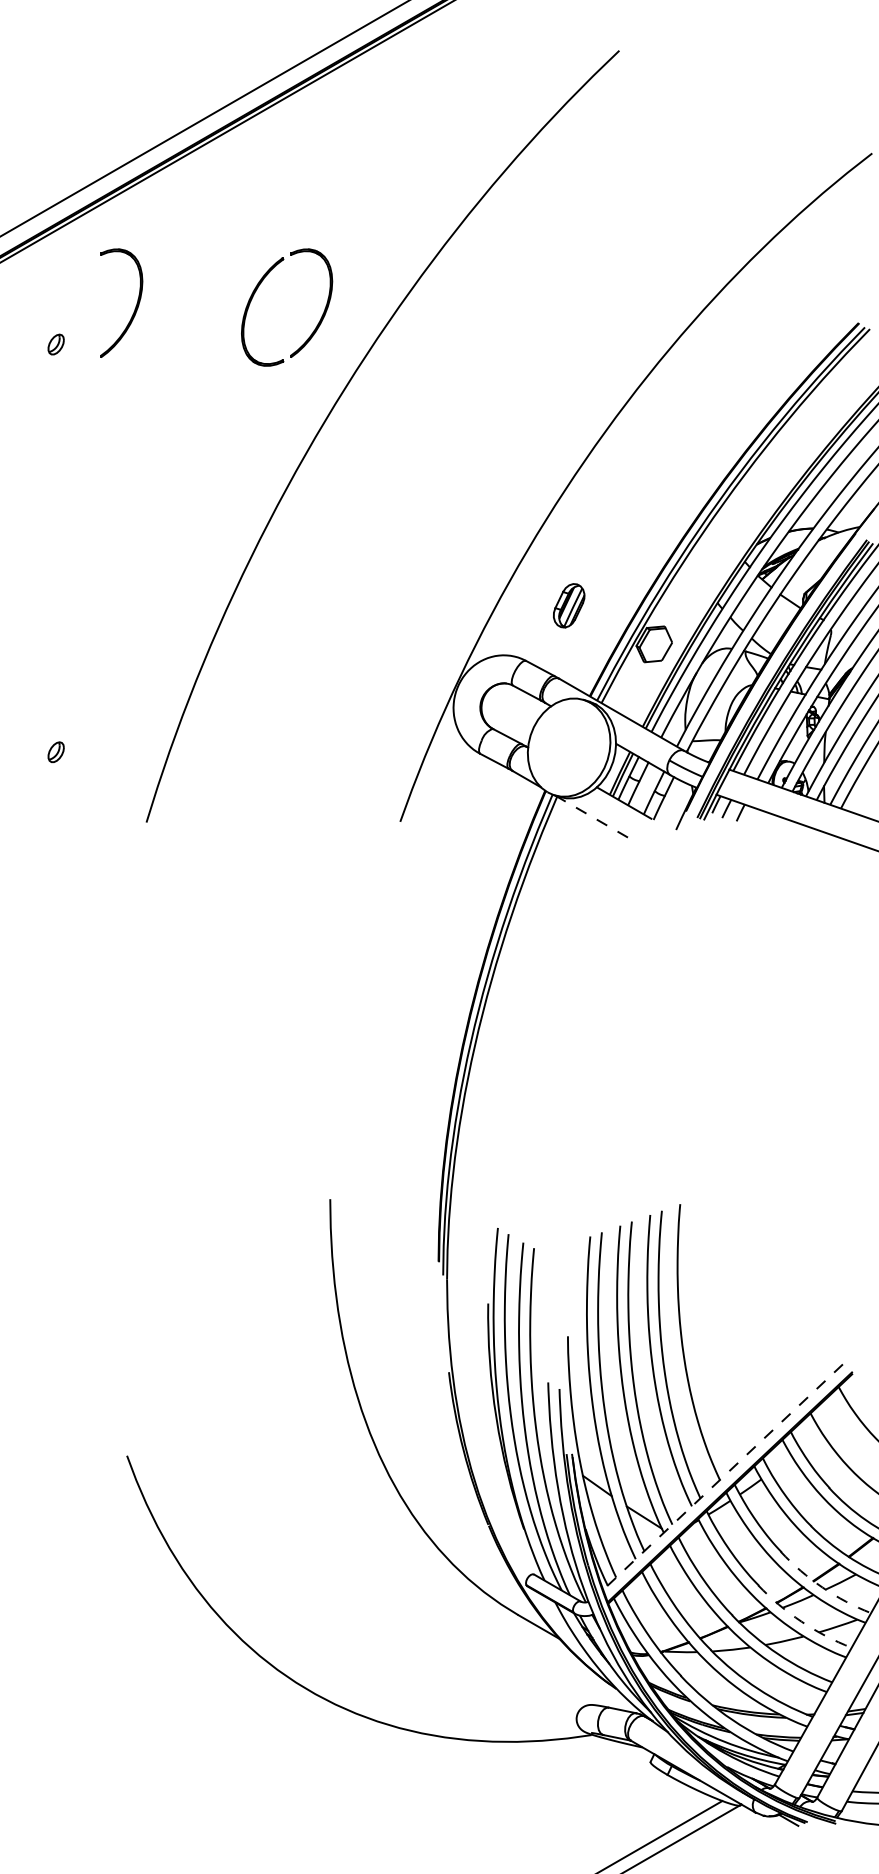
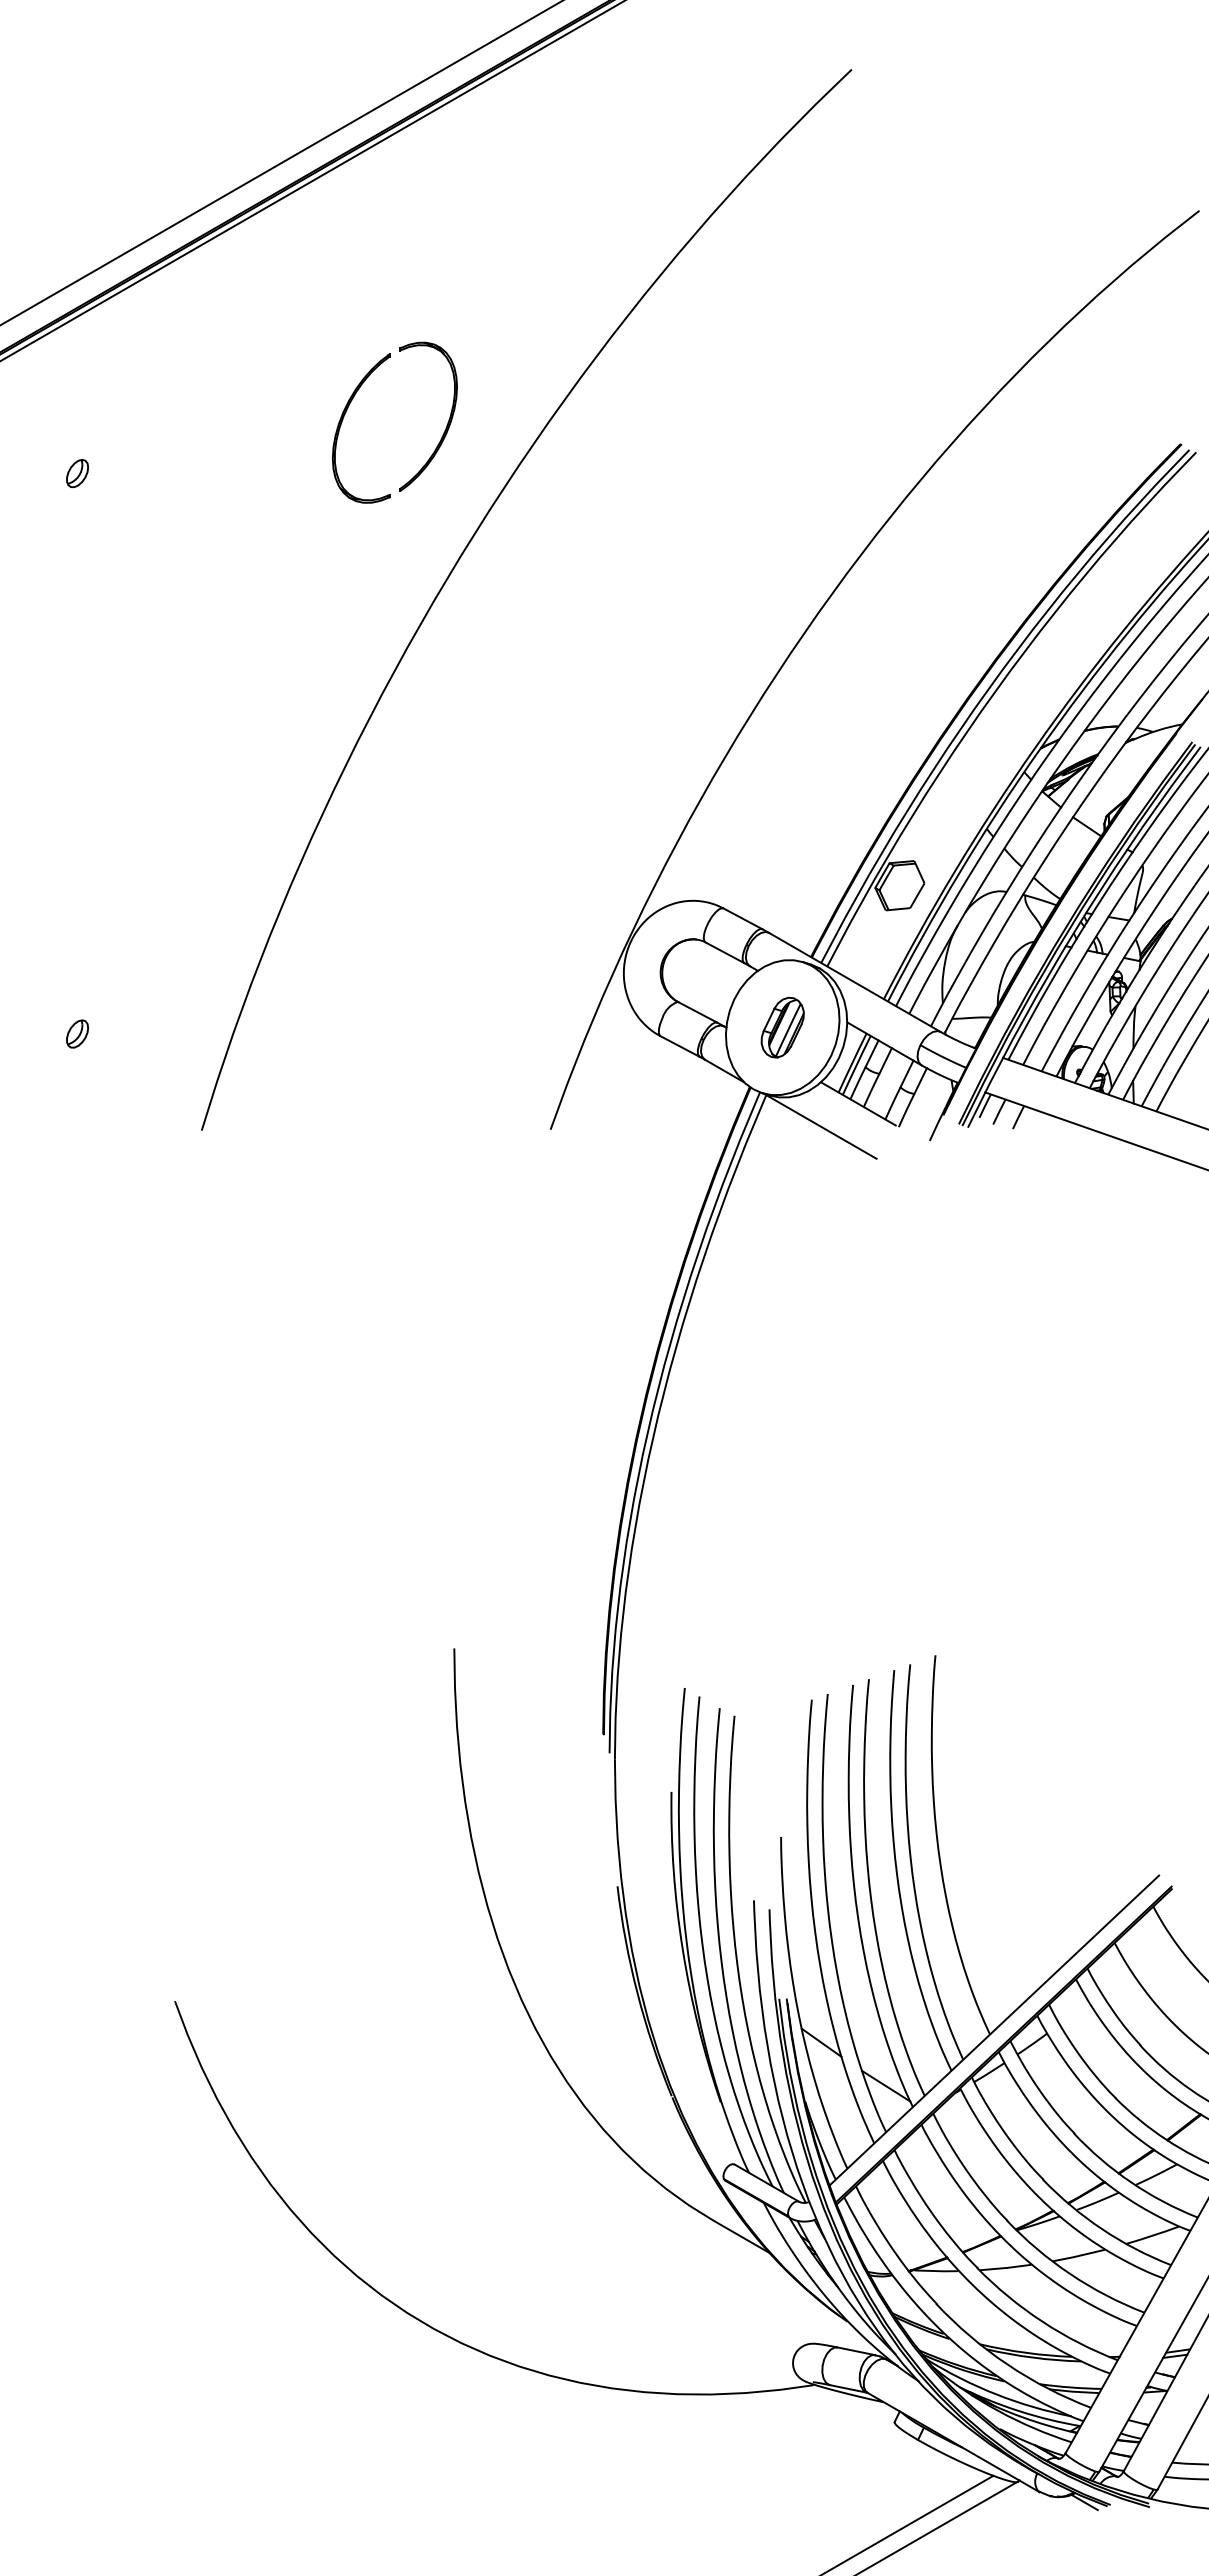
part: (135, 307) -> (186, 422), removed
part: (568, 605) -> (782, 1027), moved
line: (596, 819) -> (820, 1126), dashed -> solid
line: (722, 1477) -> (993, 2030), dashed -> solid
arc: (822, 1587) -> (1131, 2182), dashed -> solid
arc: (801, 1621) -> (1102, 2229), dashed -> solid

